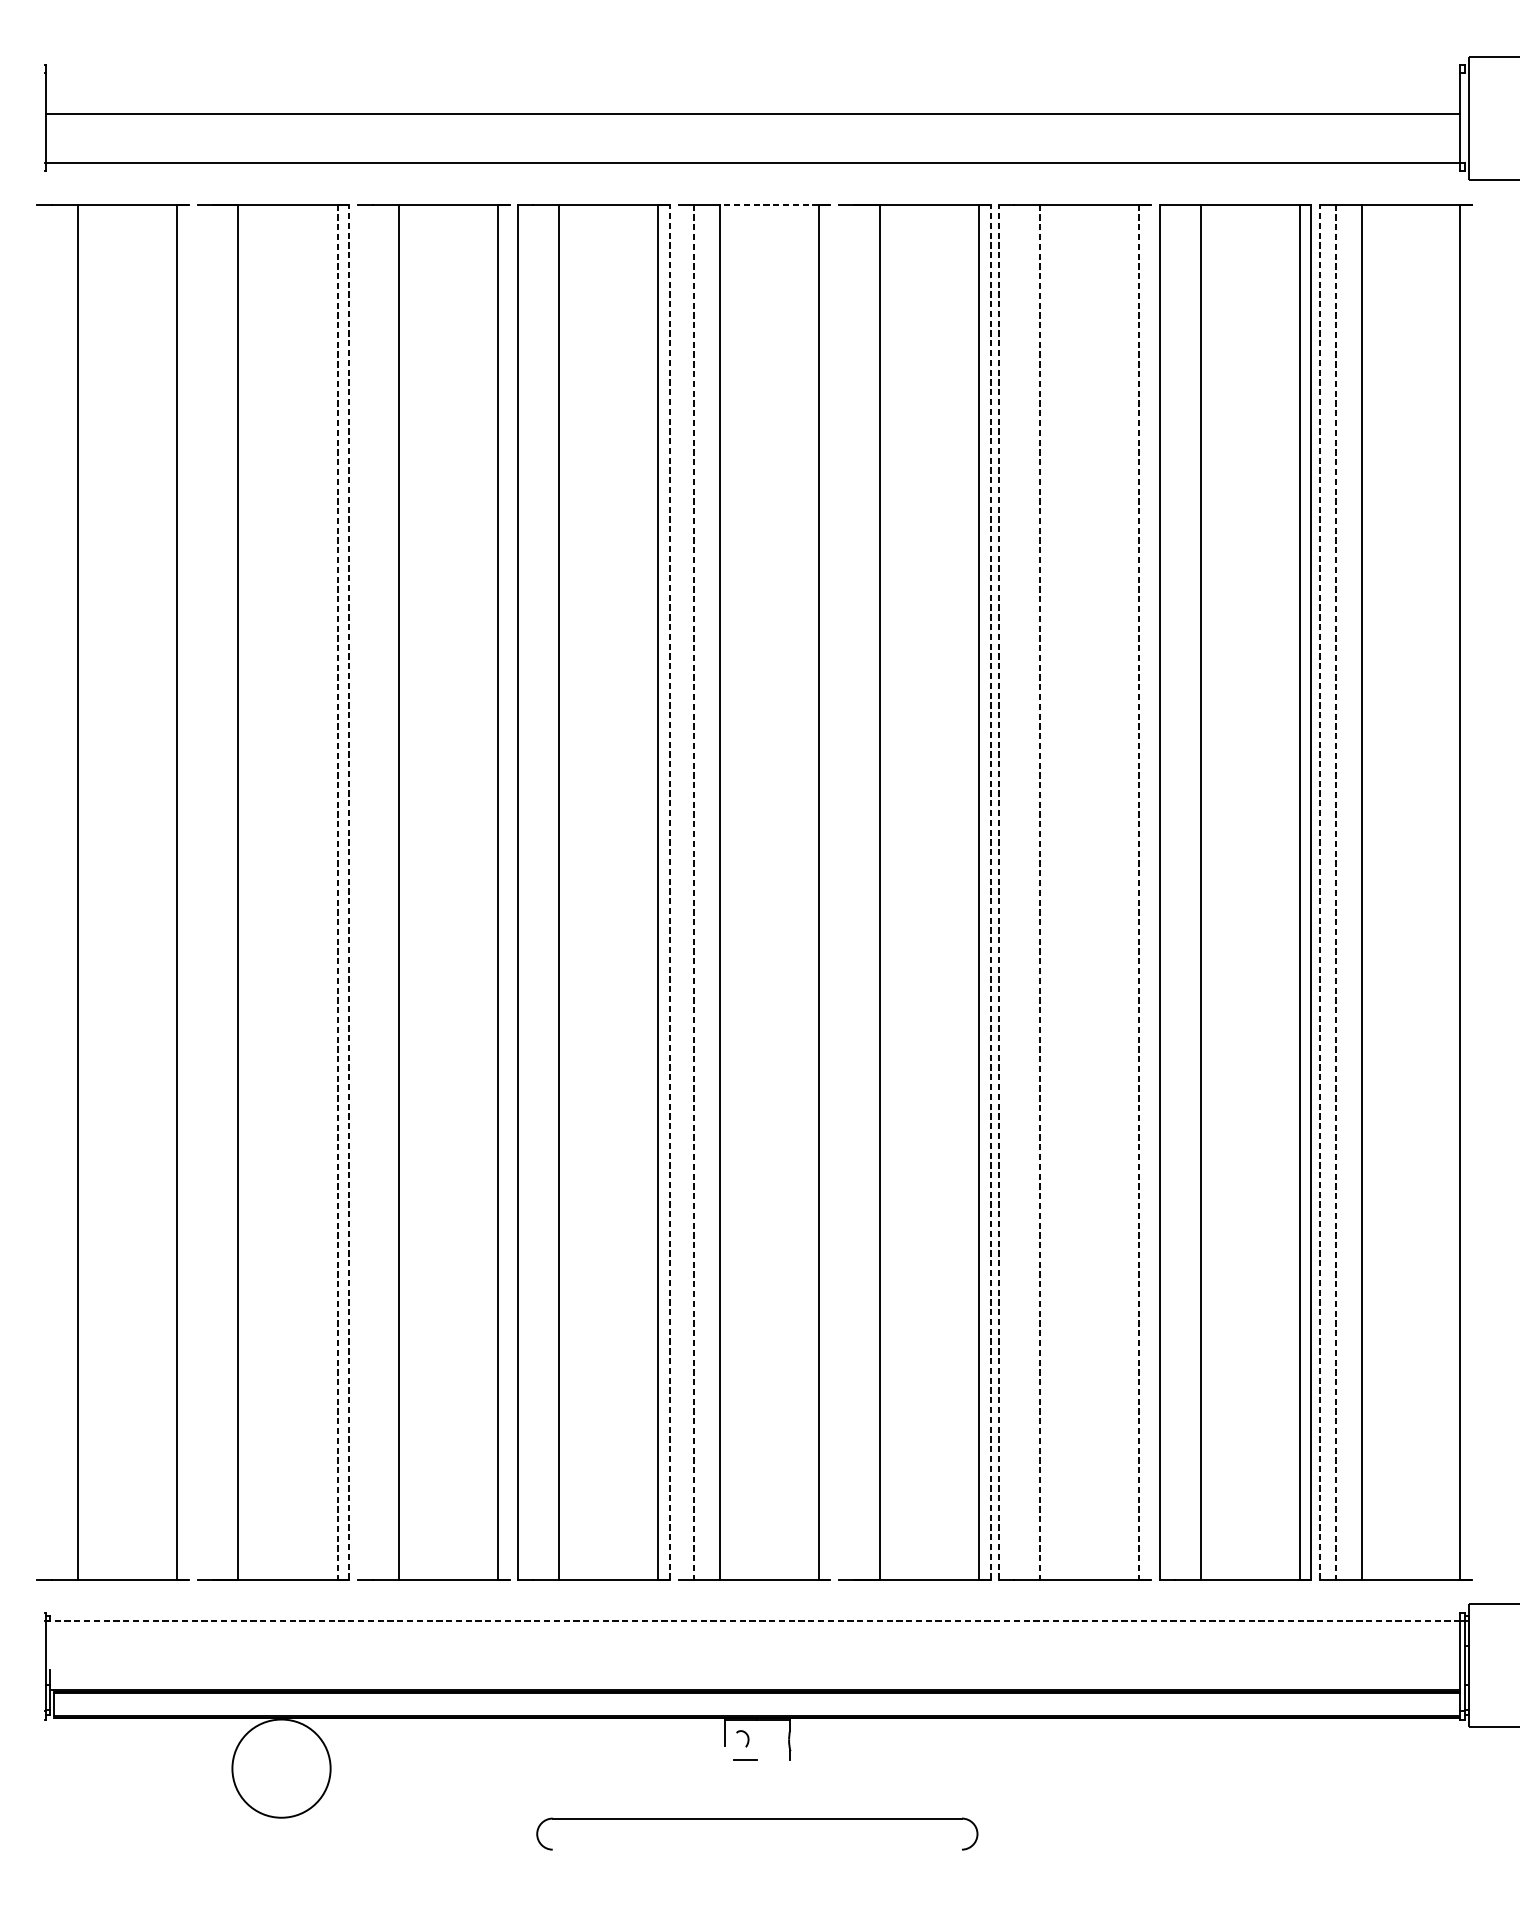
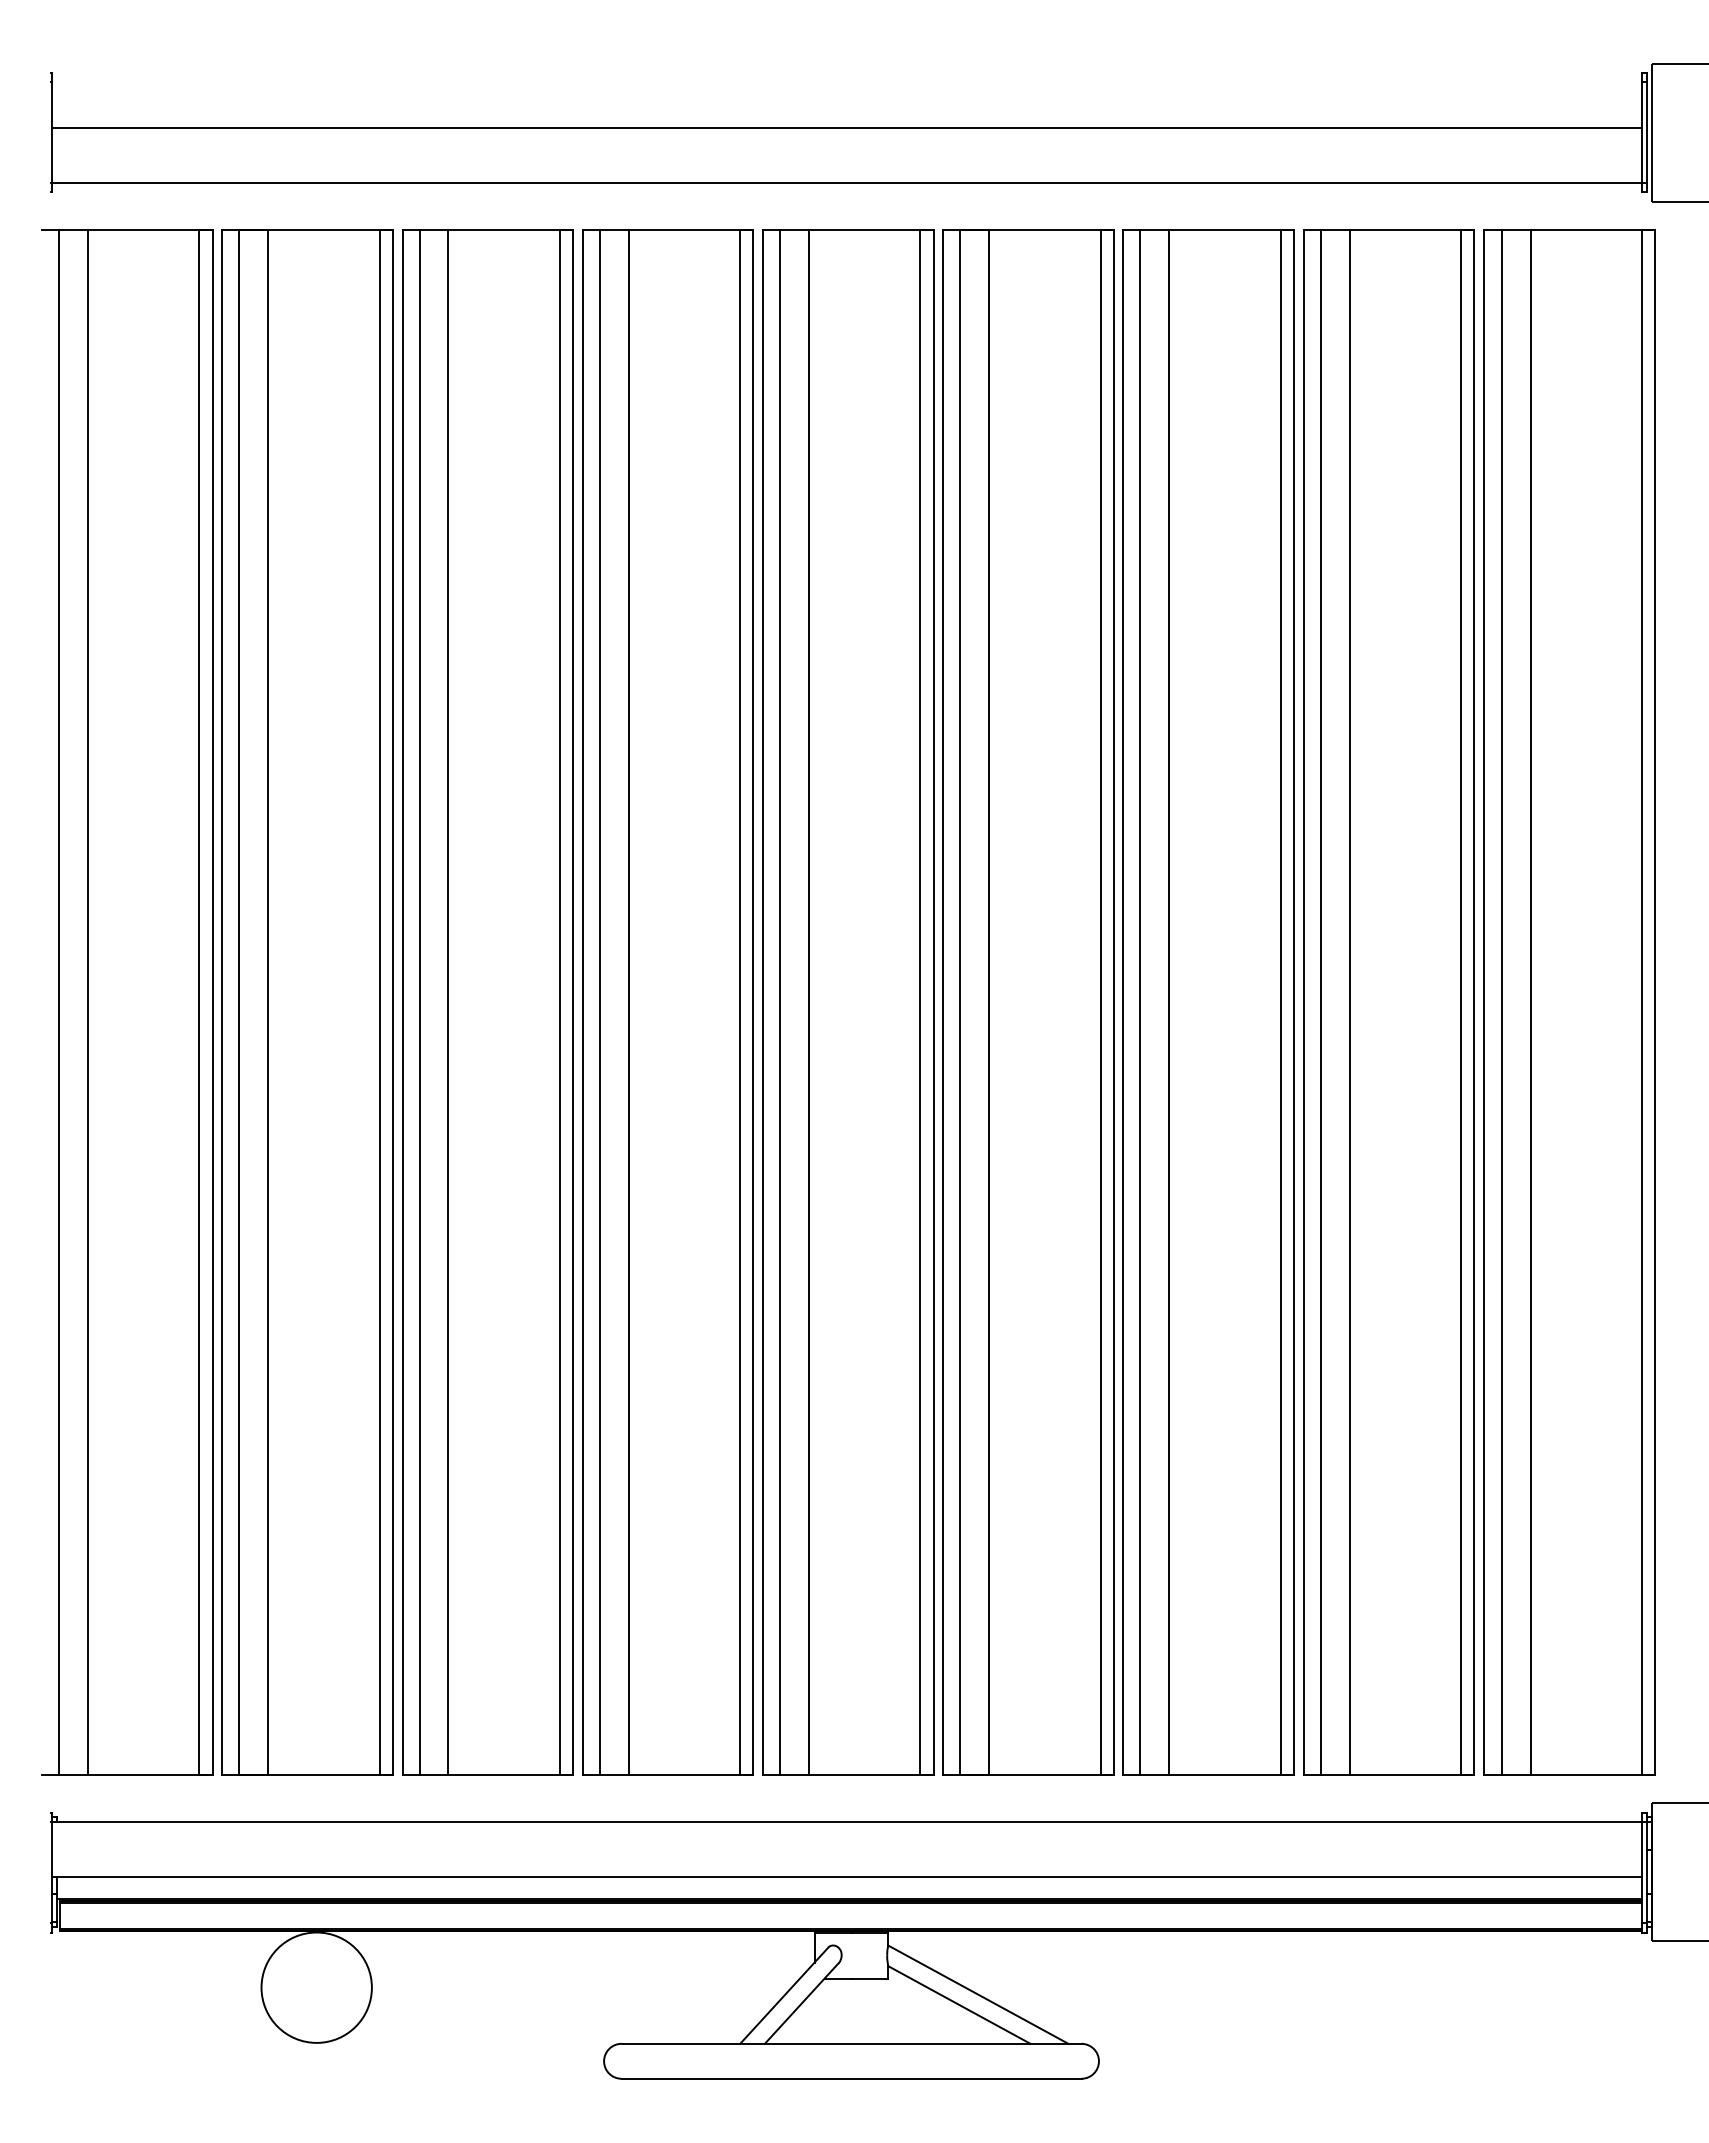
line: (1465, 117) -> (1647, 131), added
line: (768, 204) -> (864, 229), dashed -> solid
line: (51, 892) -> (58, 1002), added
line: (188, 892) -> (212, 1002), added
line: (197, 892) -> (222, 1002), added
line: (212, 892) -> (239, 1002), added
line: (337, 892) -> (379, 1002), dashed -> solid
line: (348, 892) -> (392, 1002), dashed -> solid
line: (357, 892) -> (402, 1002), added
line: (372, 892) -> (419, 1002), added
line: (509, 892) -> (573, 1002), added
line: (533, 892) -> (599, 1002), added
line: (670, 892) -> (753, 1002), dashed -> solid
line: (679, 892) -> (763, 1002), added
line: (693, 892) -> (779, 1002), dashed -> solid
line: (830, 892) -> (933, 1002), added
line: (839, 892) -> (943, 1002), added
line: (854, 892) -> (960, 1002), added
line: (990, 892) -> (1113, 1002), dashed -> solid
line: (999, 892) -> (1123, 1002), dashed -> solid
line: (1014, 892) -> (1140, 1002), added
line: (1040, 892) -> (1169, 1002), dashed -> solid
line: (1139, 892) -> (1280, 1002), dashed -> solid
line: (1150, 892) -> (1293, 1002), added
line: (1174, 892) -> (1320, 1002), added
line: (1320, 892) -> (1484, 1002), dashed -> solid
line: (1335, 892) -> (1501, 1002), dashed -> solid
line: (1471, 892) -> (1654, 1002), added
line: (752, 1621) -> (846, 1822), dashed -> solid
line: (752, 1670) -> (846, 1877), added
line: (773, 1760) -> (869, 1978), added
line: (870, 1774) -> (978, 1994), added
line: (697, 1775) -> (784, 1995), added
line: (712, 1782) -> (801, 2003), added
line: (853, 1783) -> (959, 2004), added
line: (757, 1849) -> (851, 2078), added

